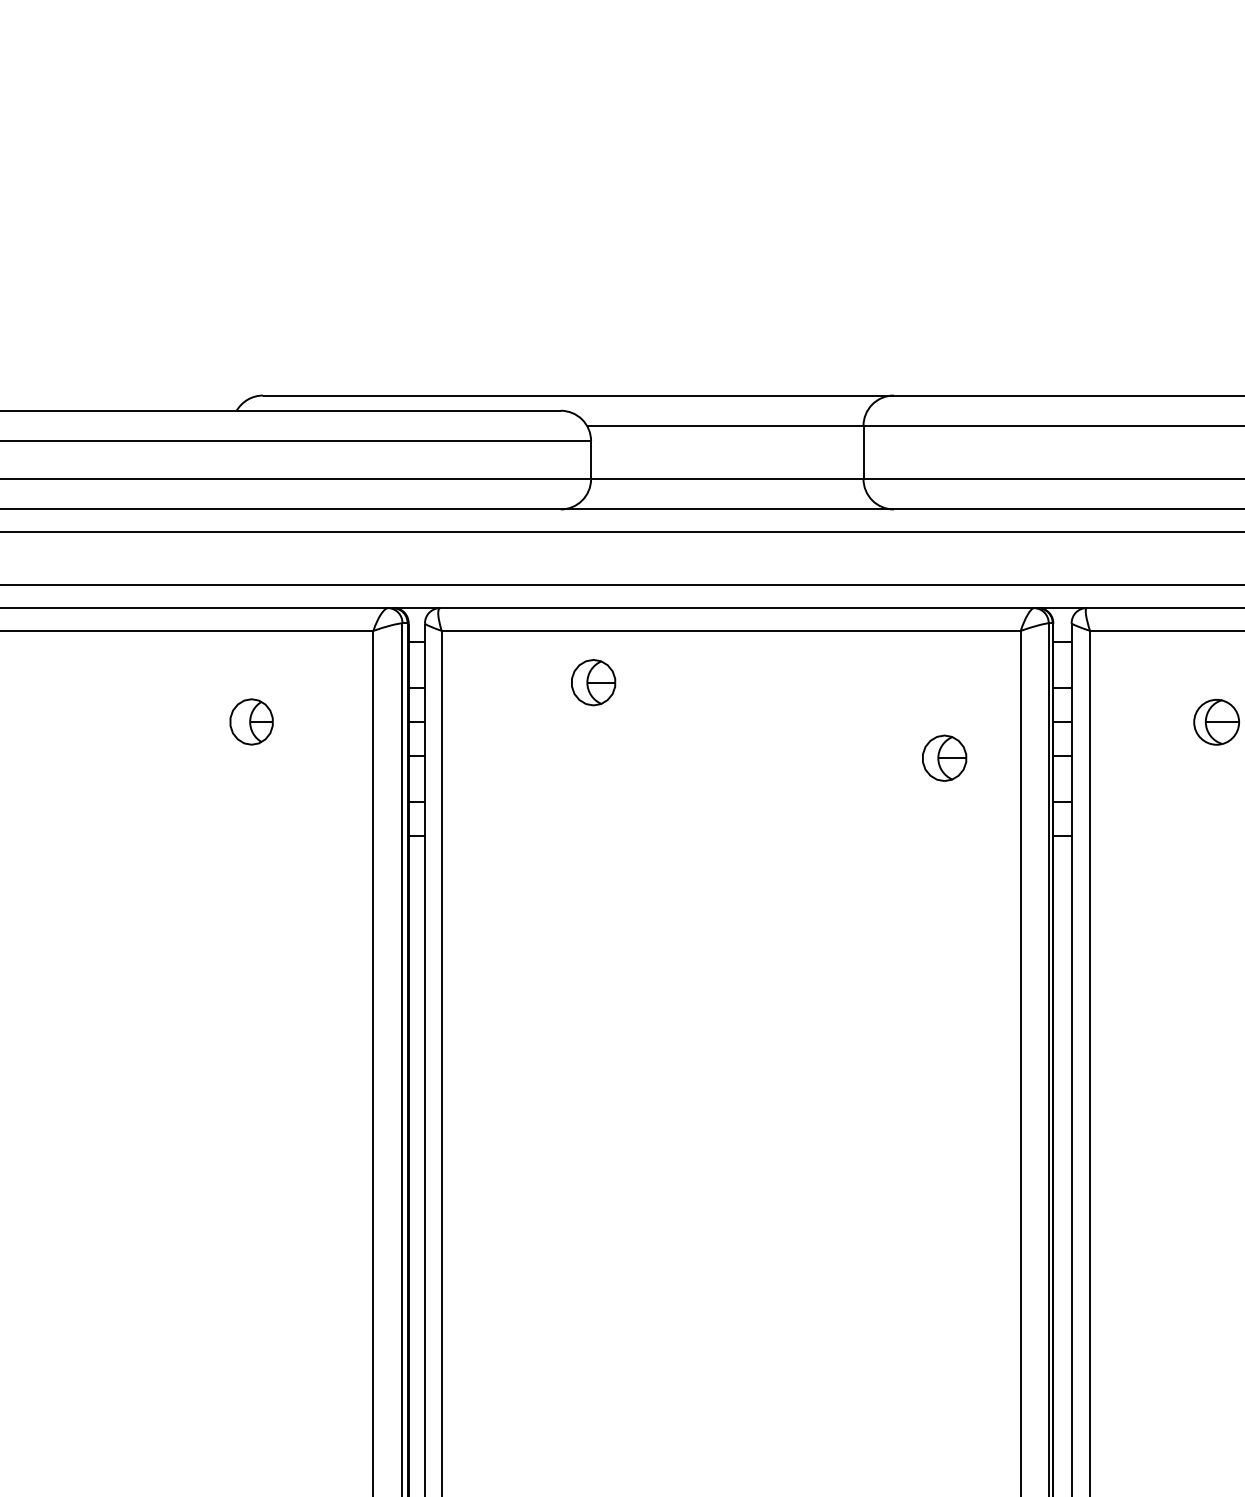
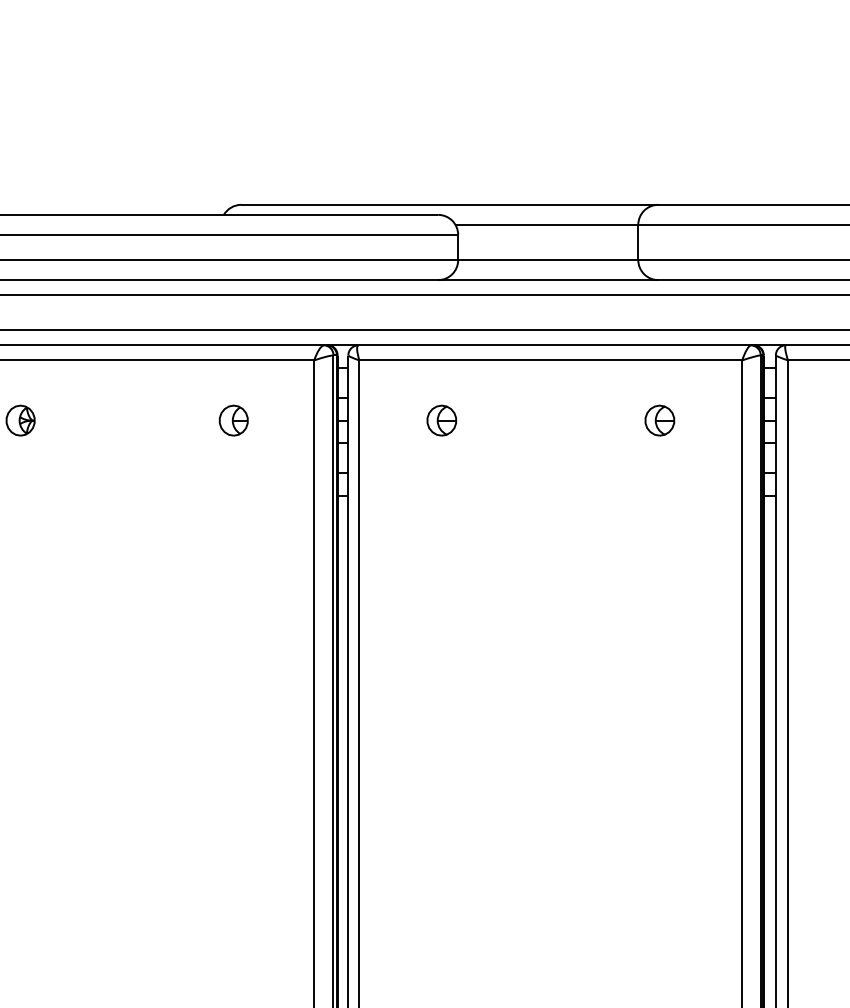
part: (593, 682) -> (441, 420), moved
part: (944, 758) -> (659, 420), moved

